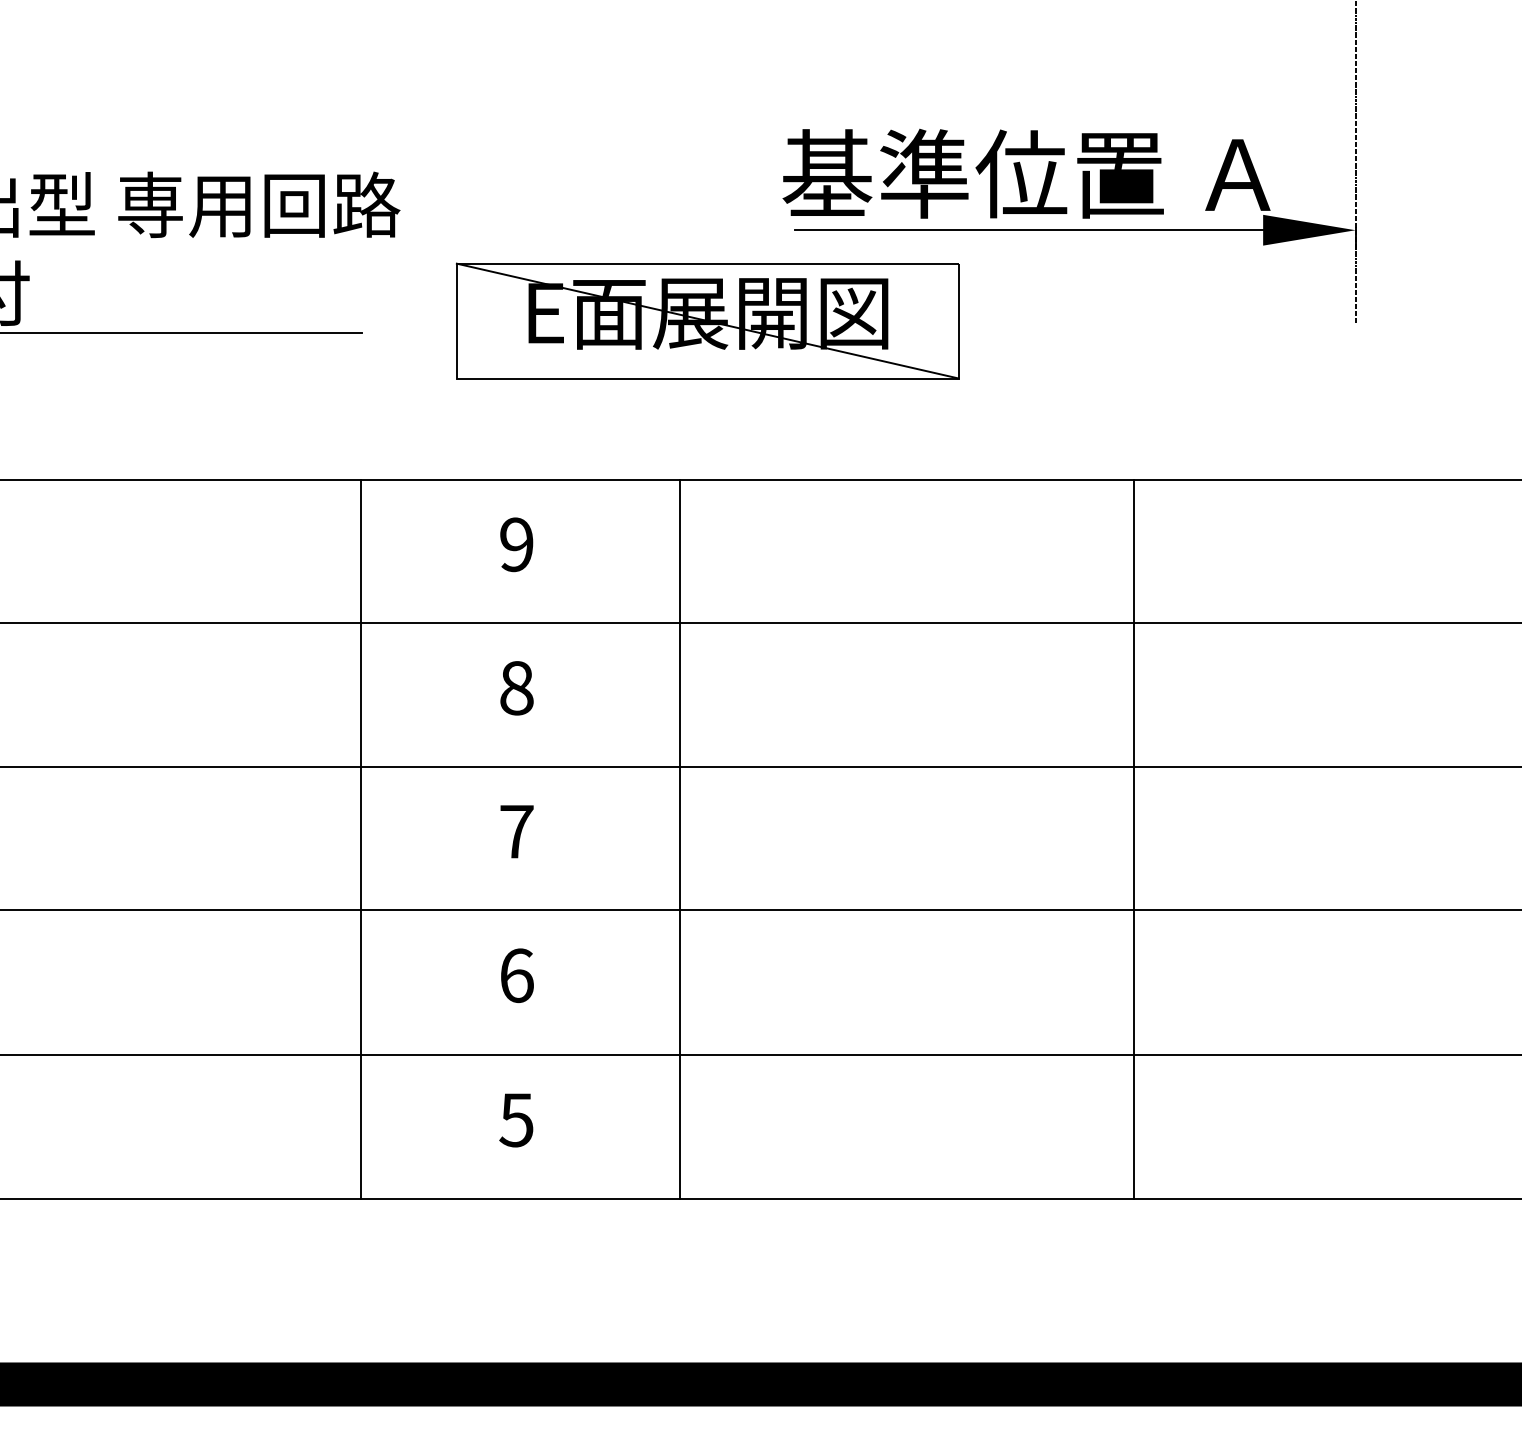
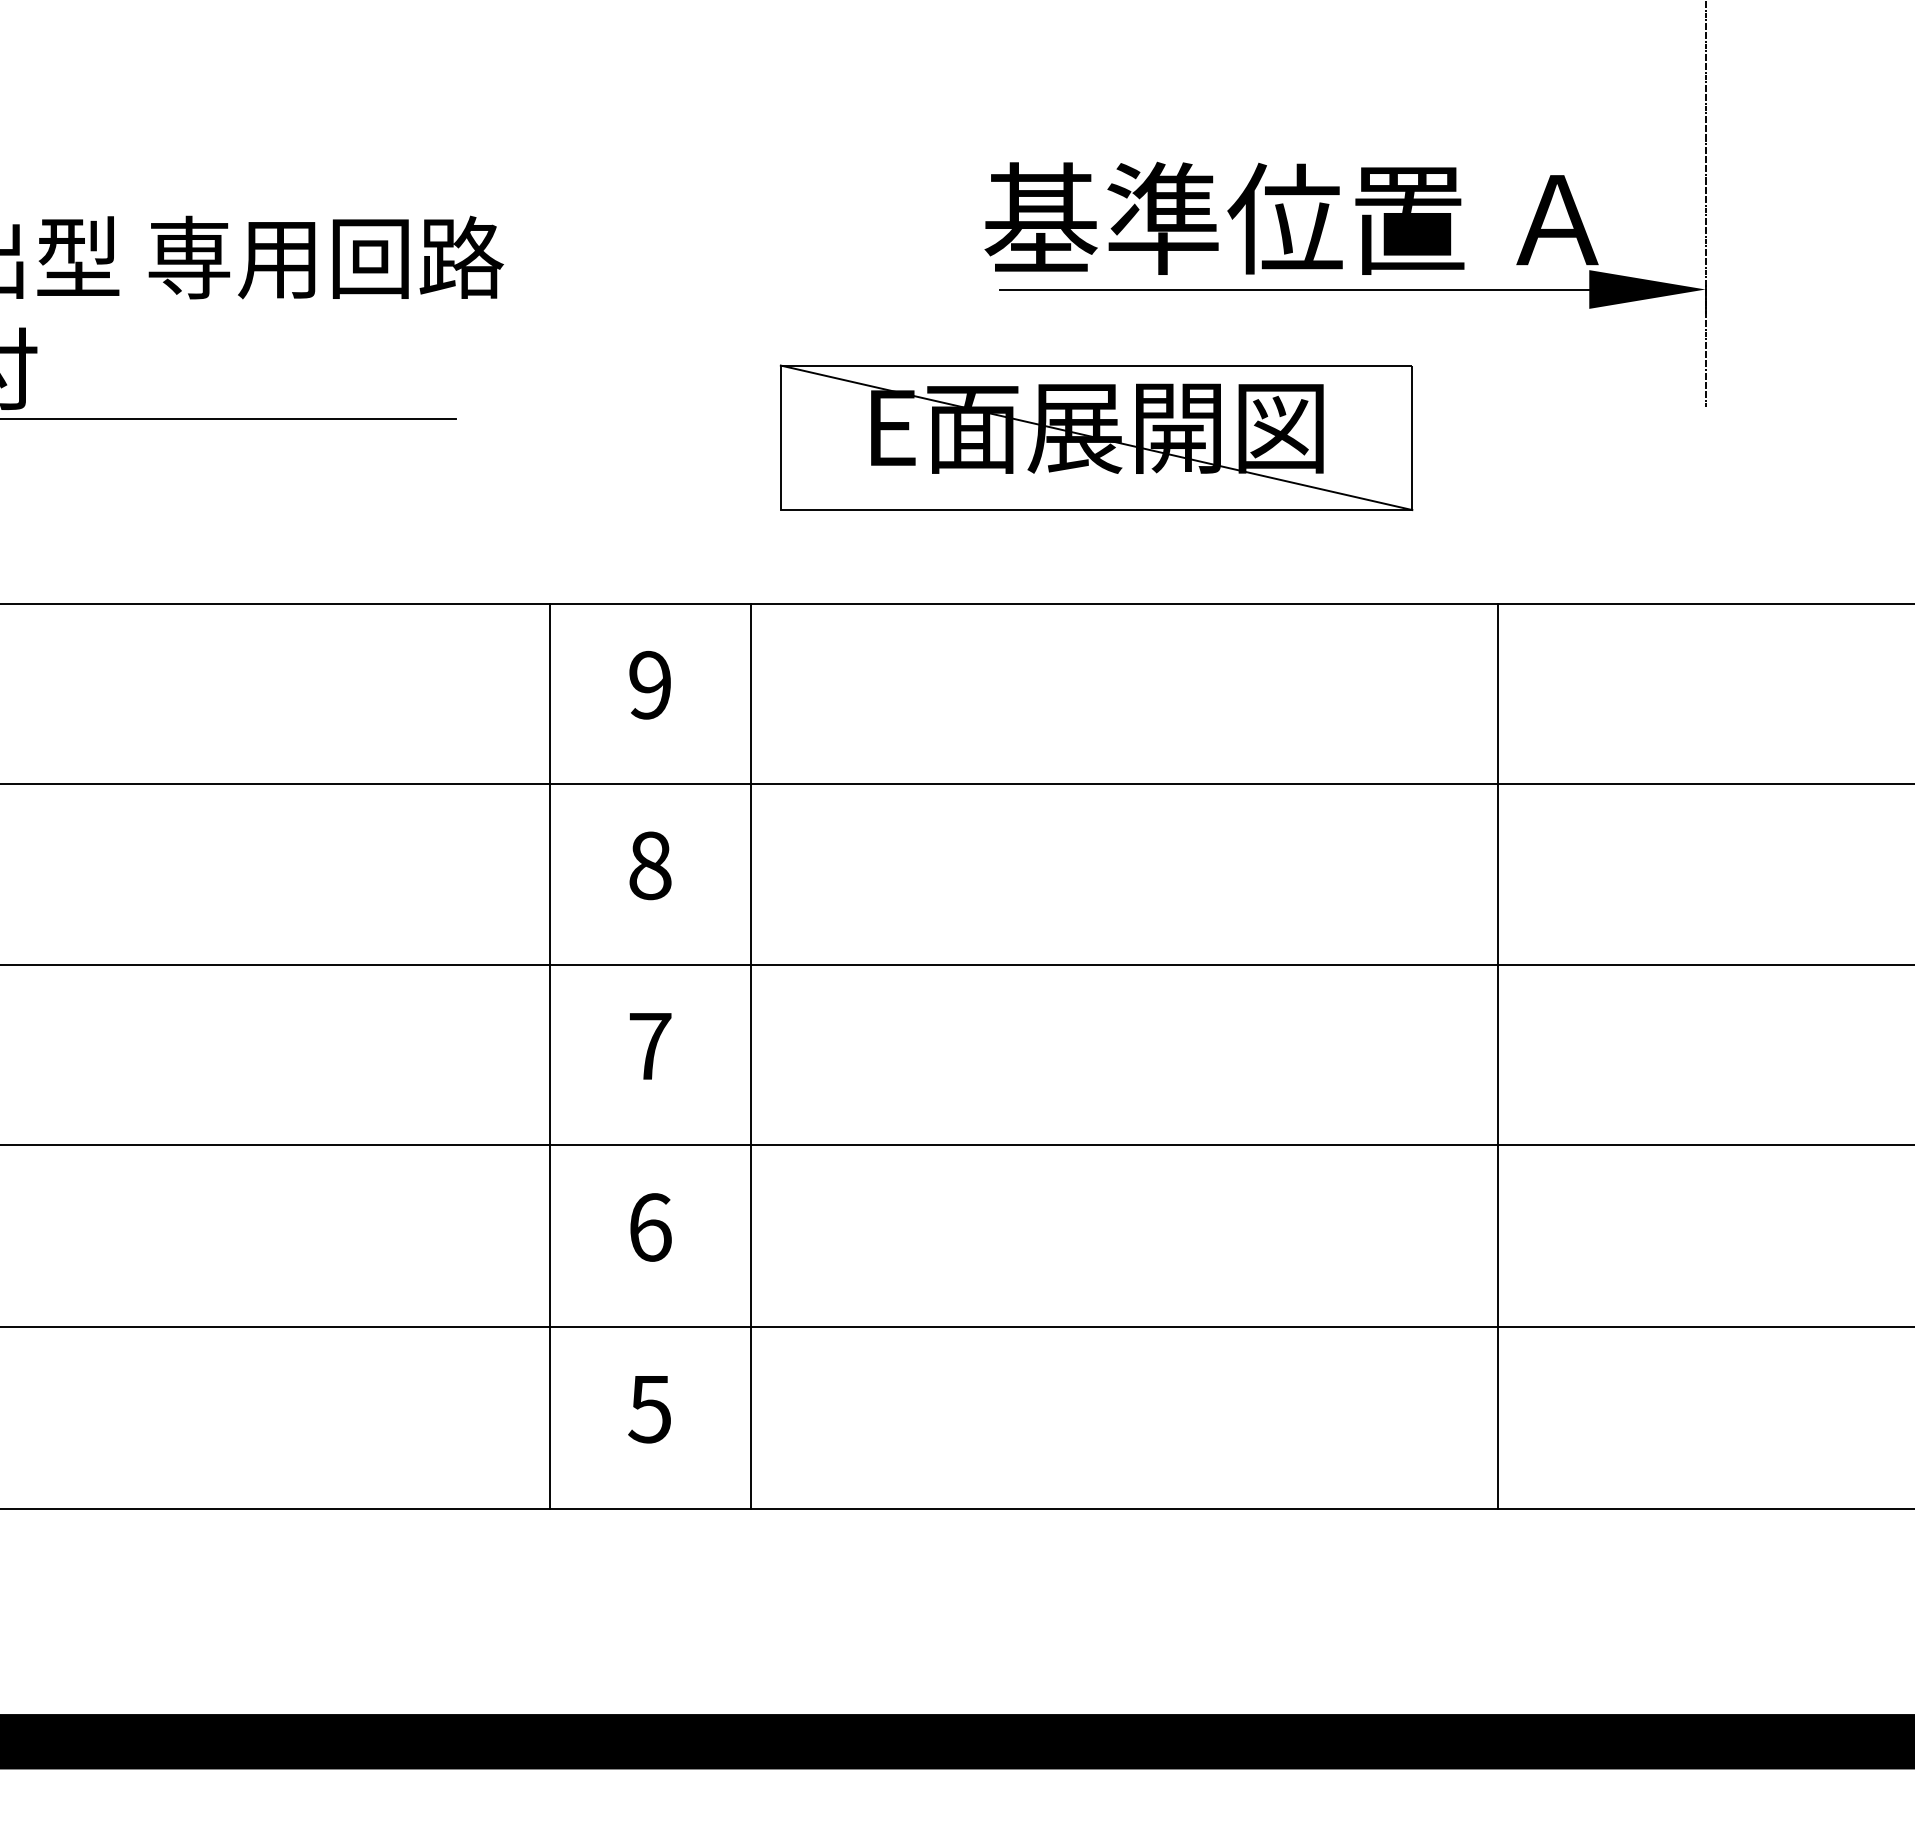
part: (707, 320) -> (1096, 437), moved
line: (361, 839) -> (550, 1055), moved
line: (679, 839) -> (750, 1055), moved
line: (1134, 839) -> (1498, 1055), moved

